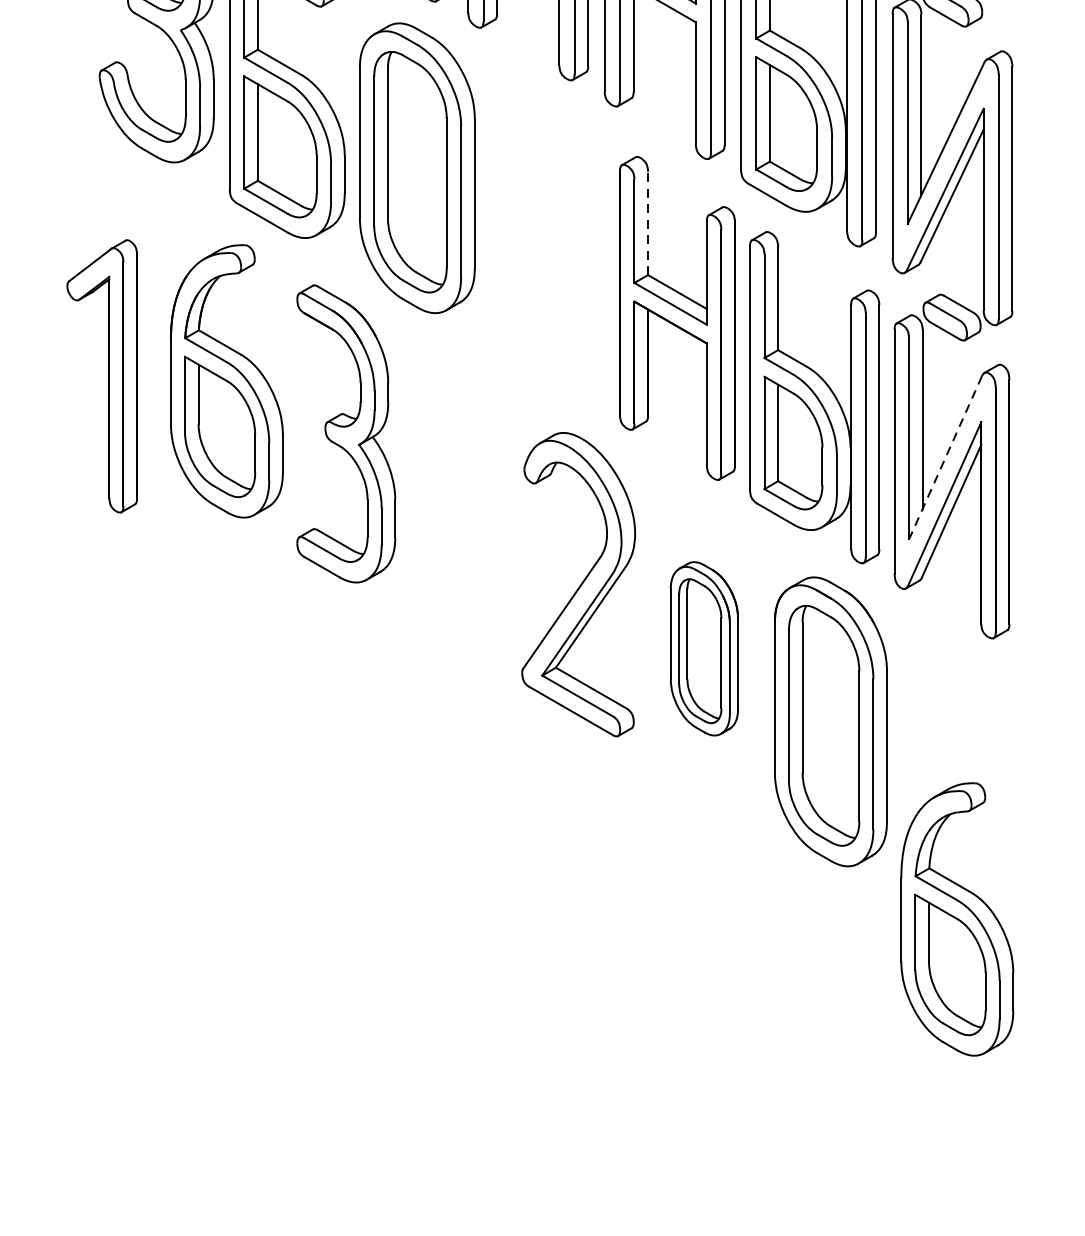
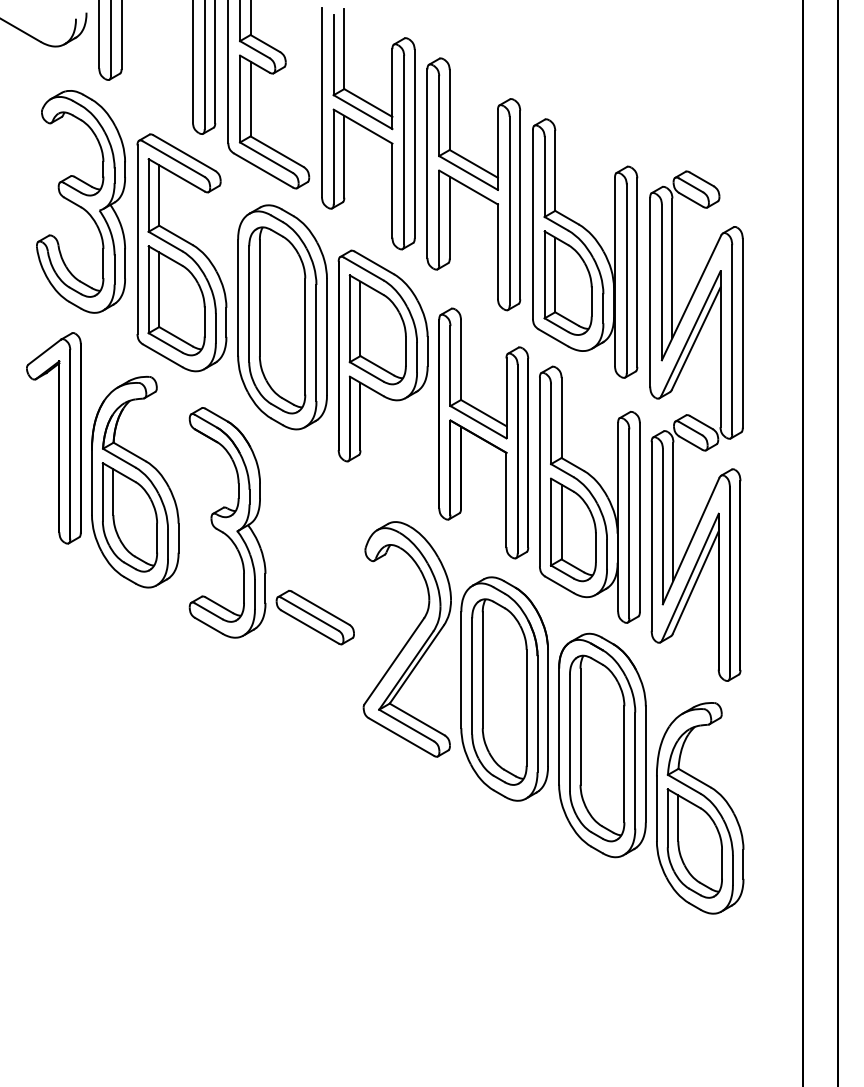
part: (546, 217) -> (382, 355), added
line: (648, 224) -> (461, 360), dashed -> solid
part: (101, 376) -> (53, 438), moved
line: (944, 458) -> (690, 541), dashed -> solid
part: (458, 556) -> (314, 617), added
part: (704, 648) -> (504, 688), size x1.67
part: (957, 919) -> (700, 808), moved

